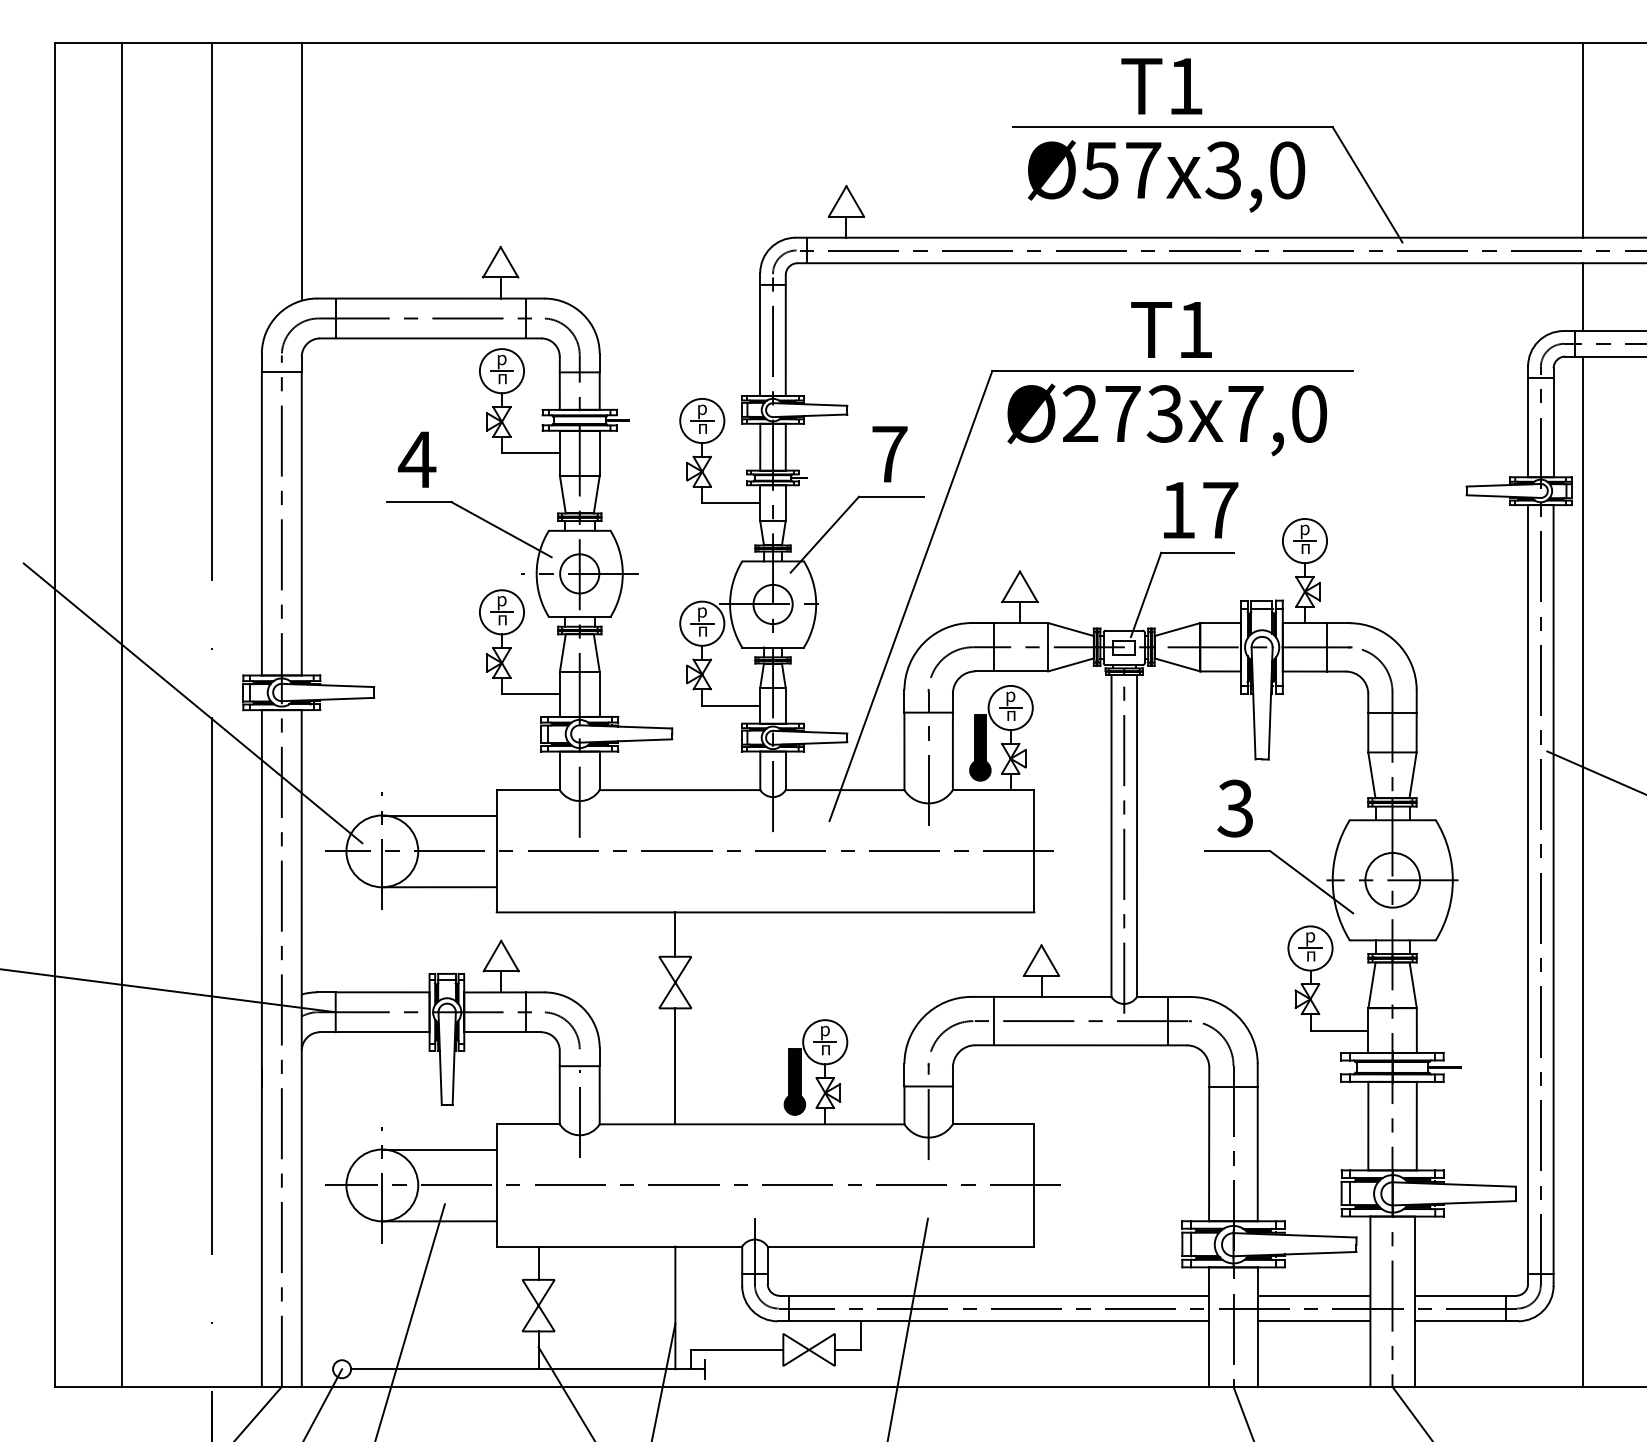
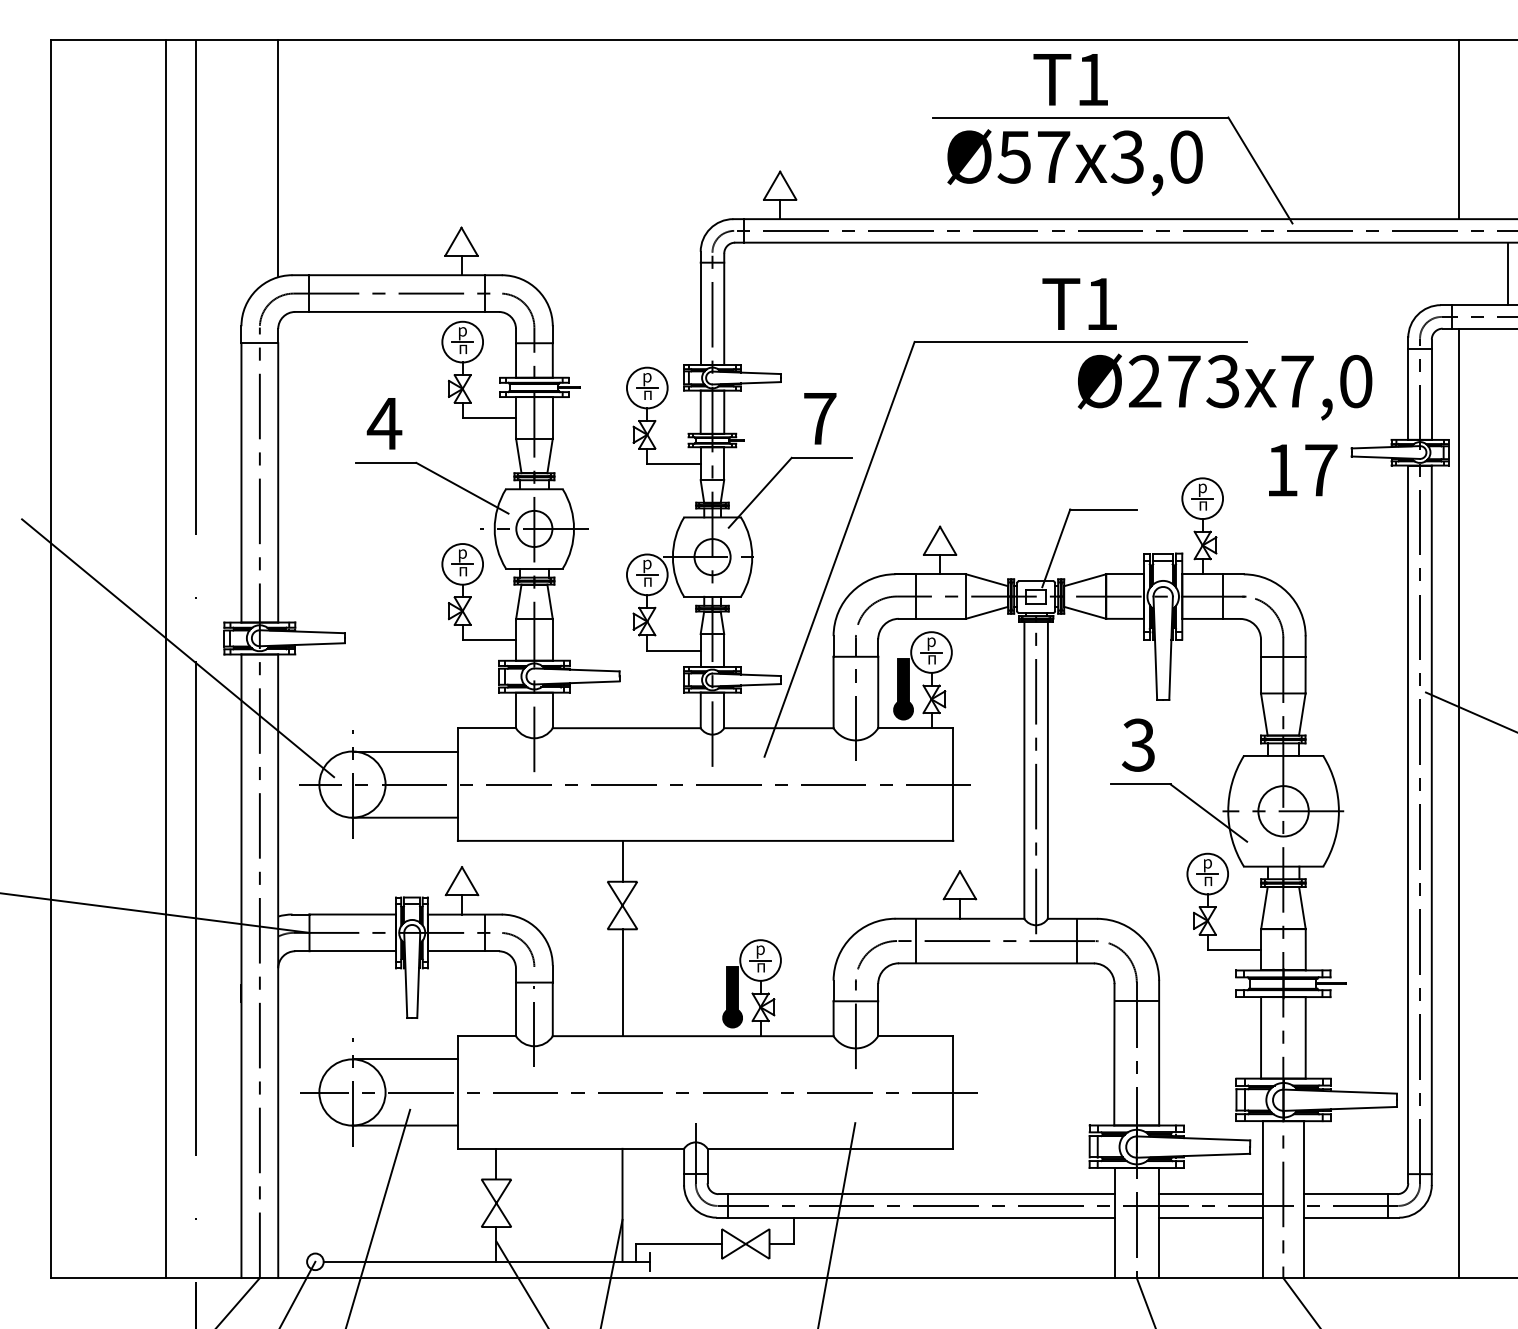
line: (1582, 297) -> (1507, 274), moved
text: (1166, 419) -> (1224, 386), moved
text: (1201, 510) -> (1303, 470), moved
line: (122, 714) -> (166, 658), moved

